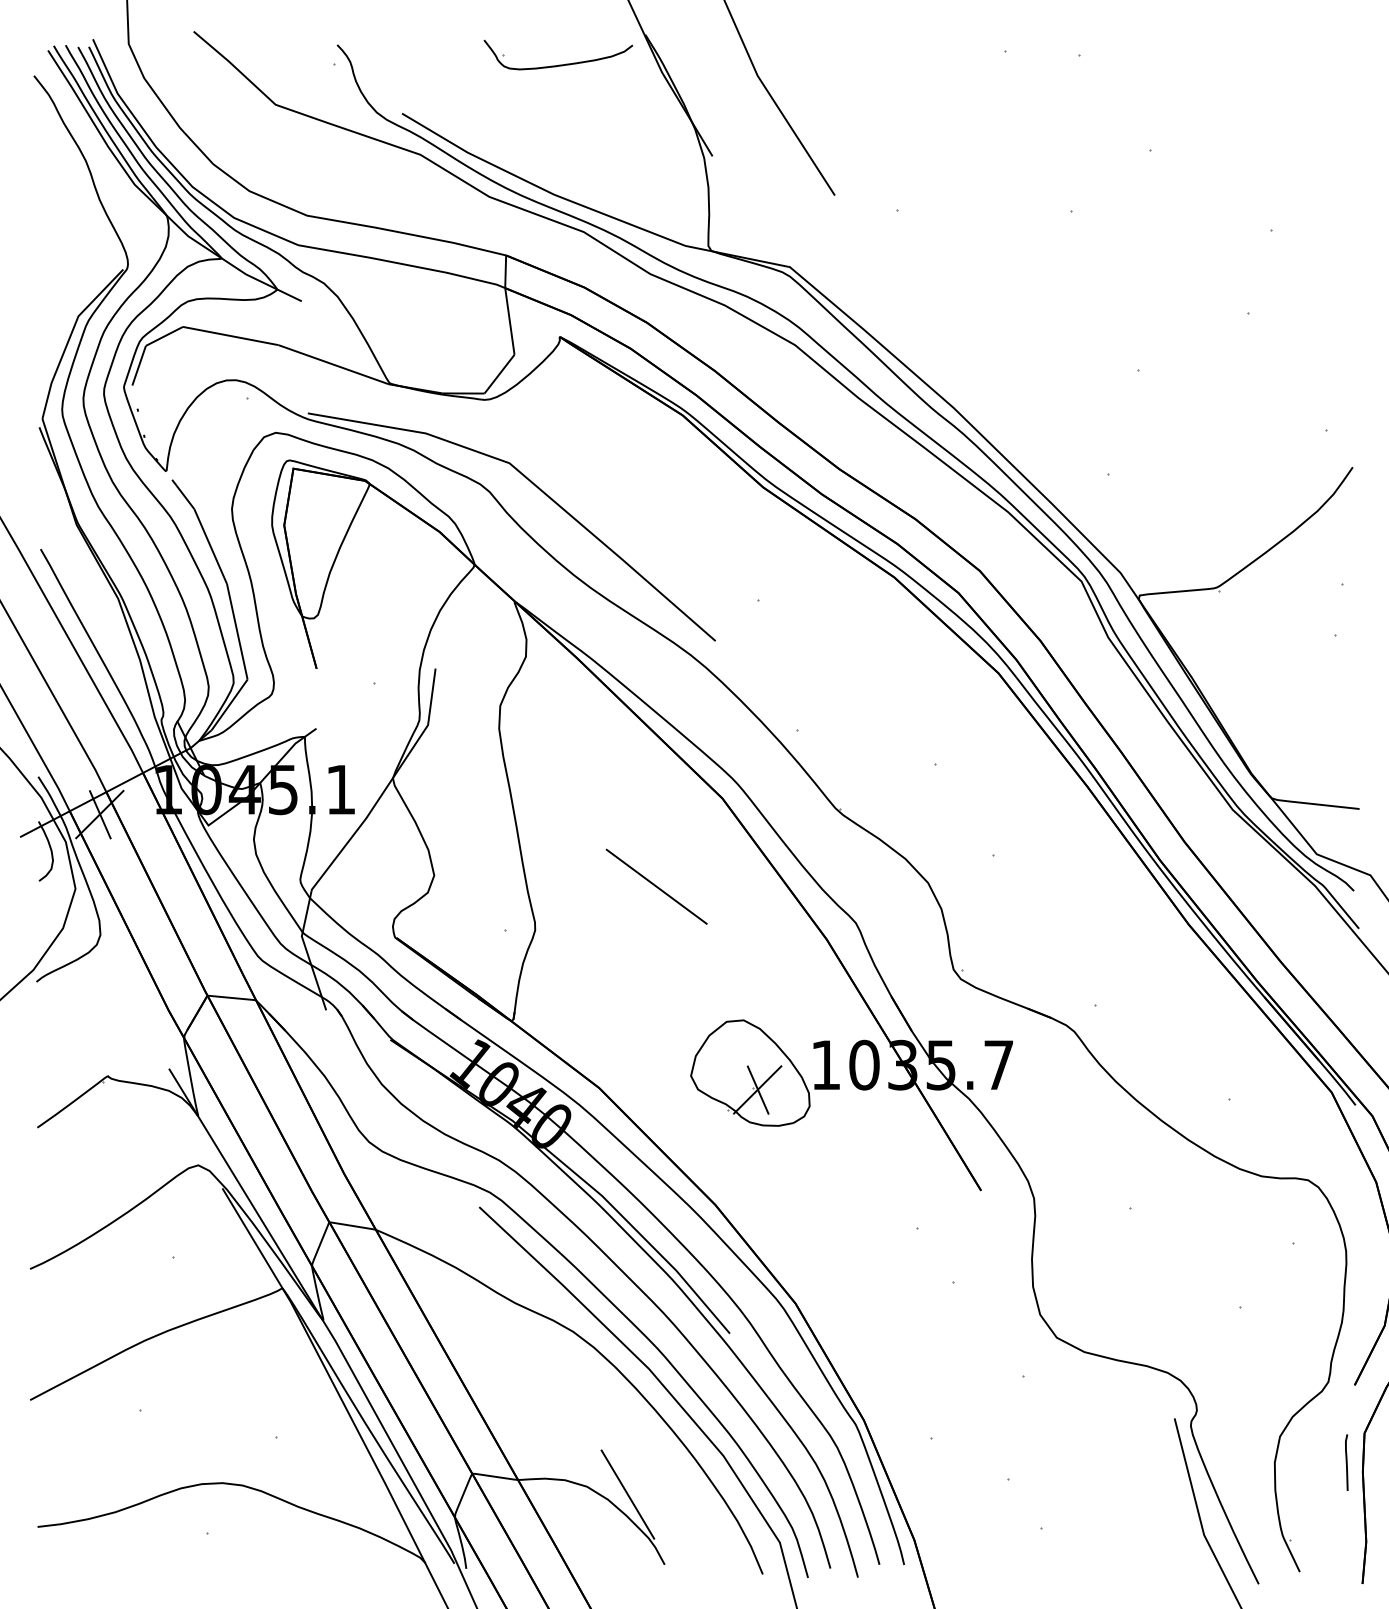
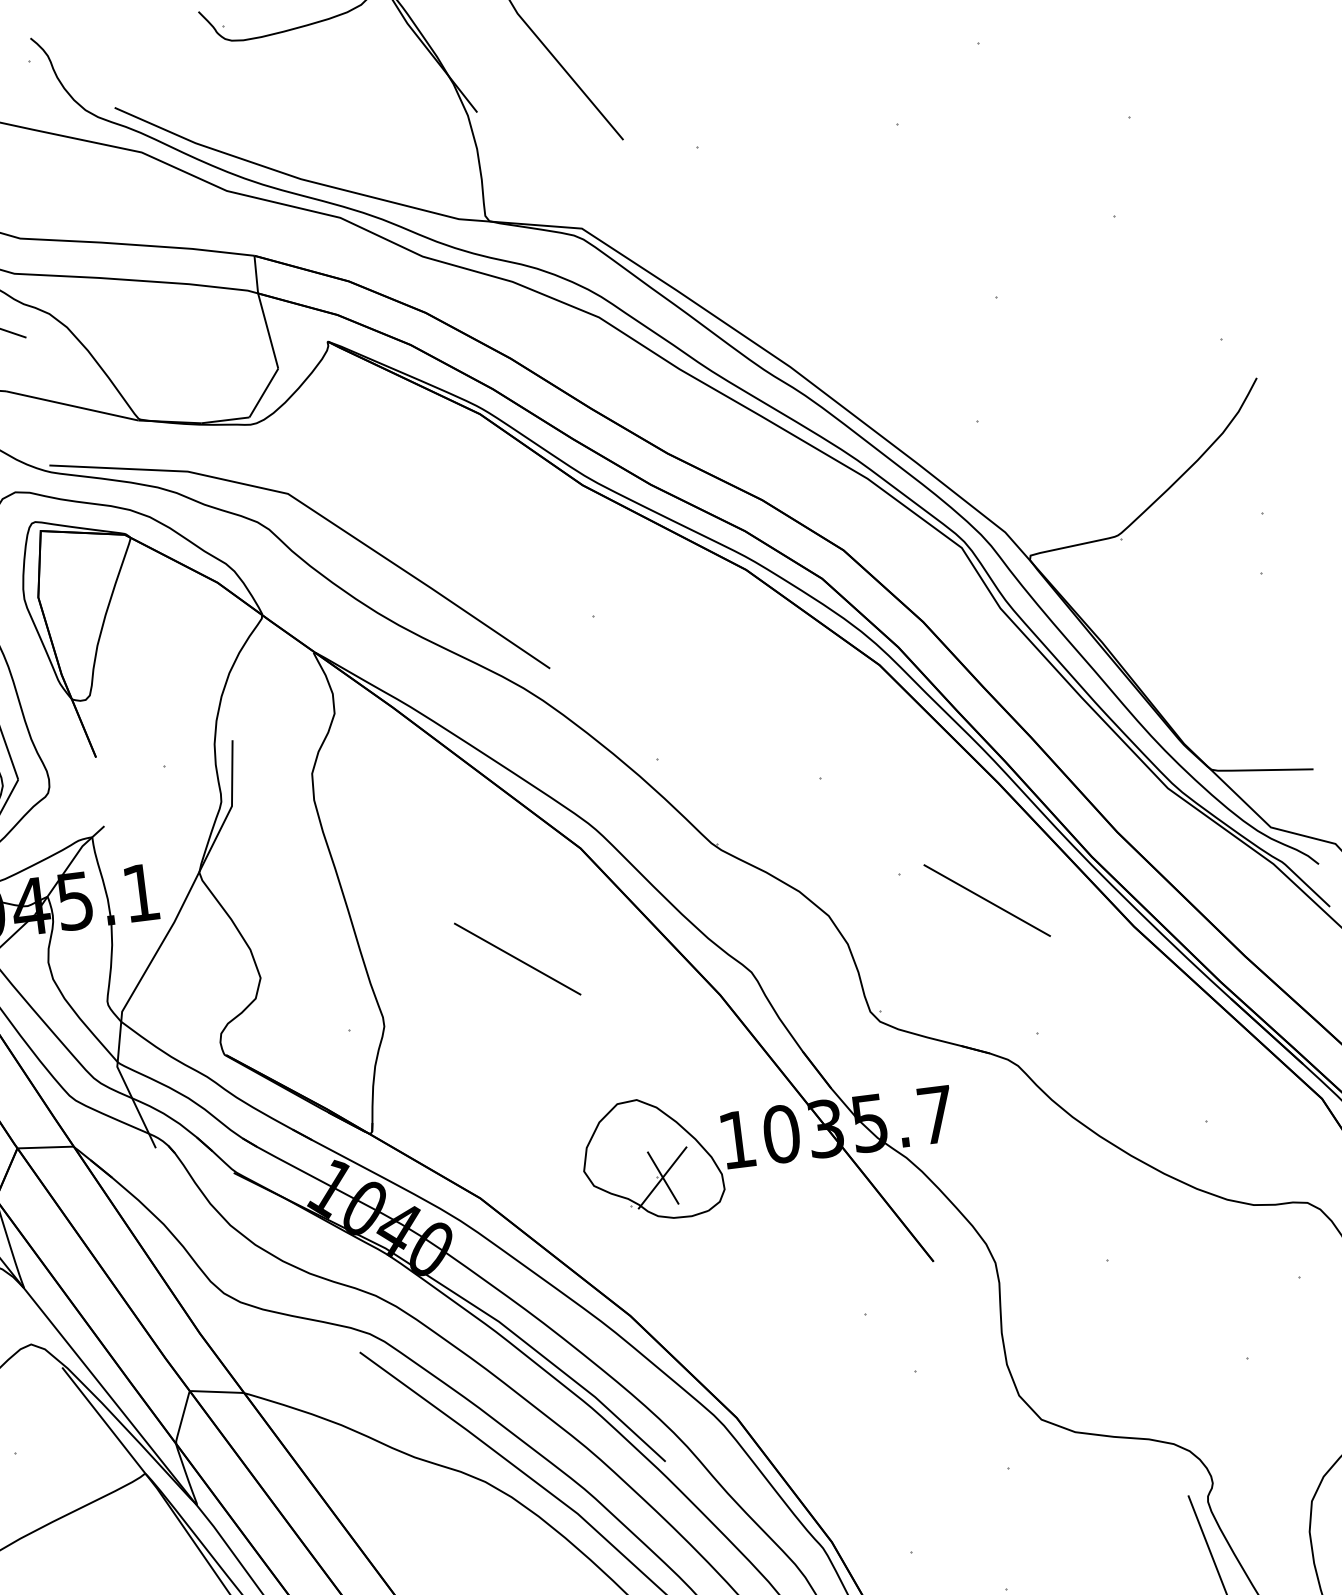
line: (1065, 886) -> (986, 900), added

